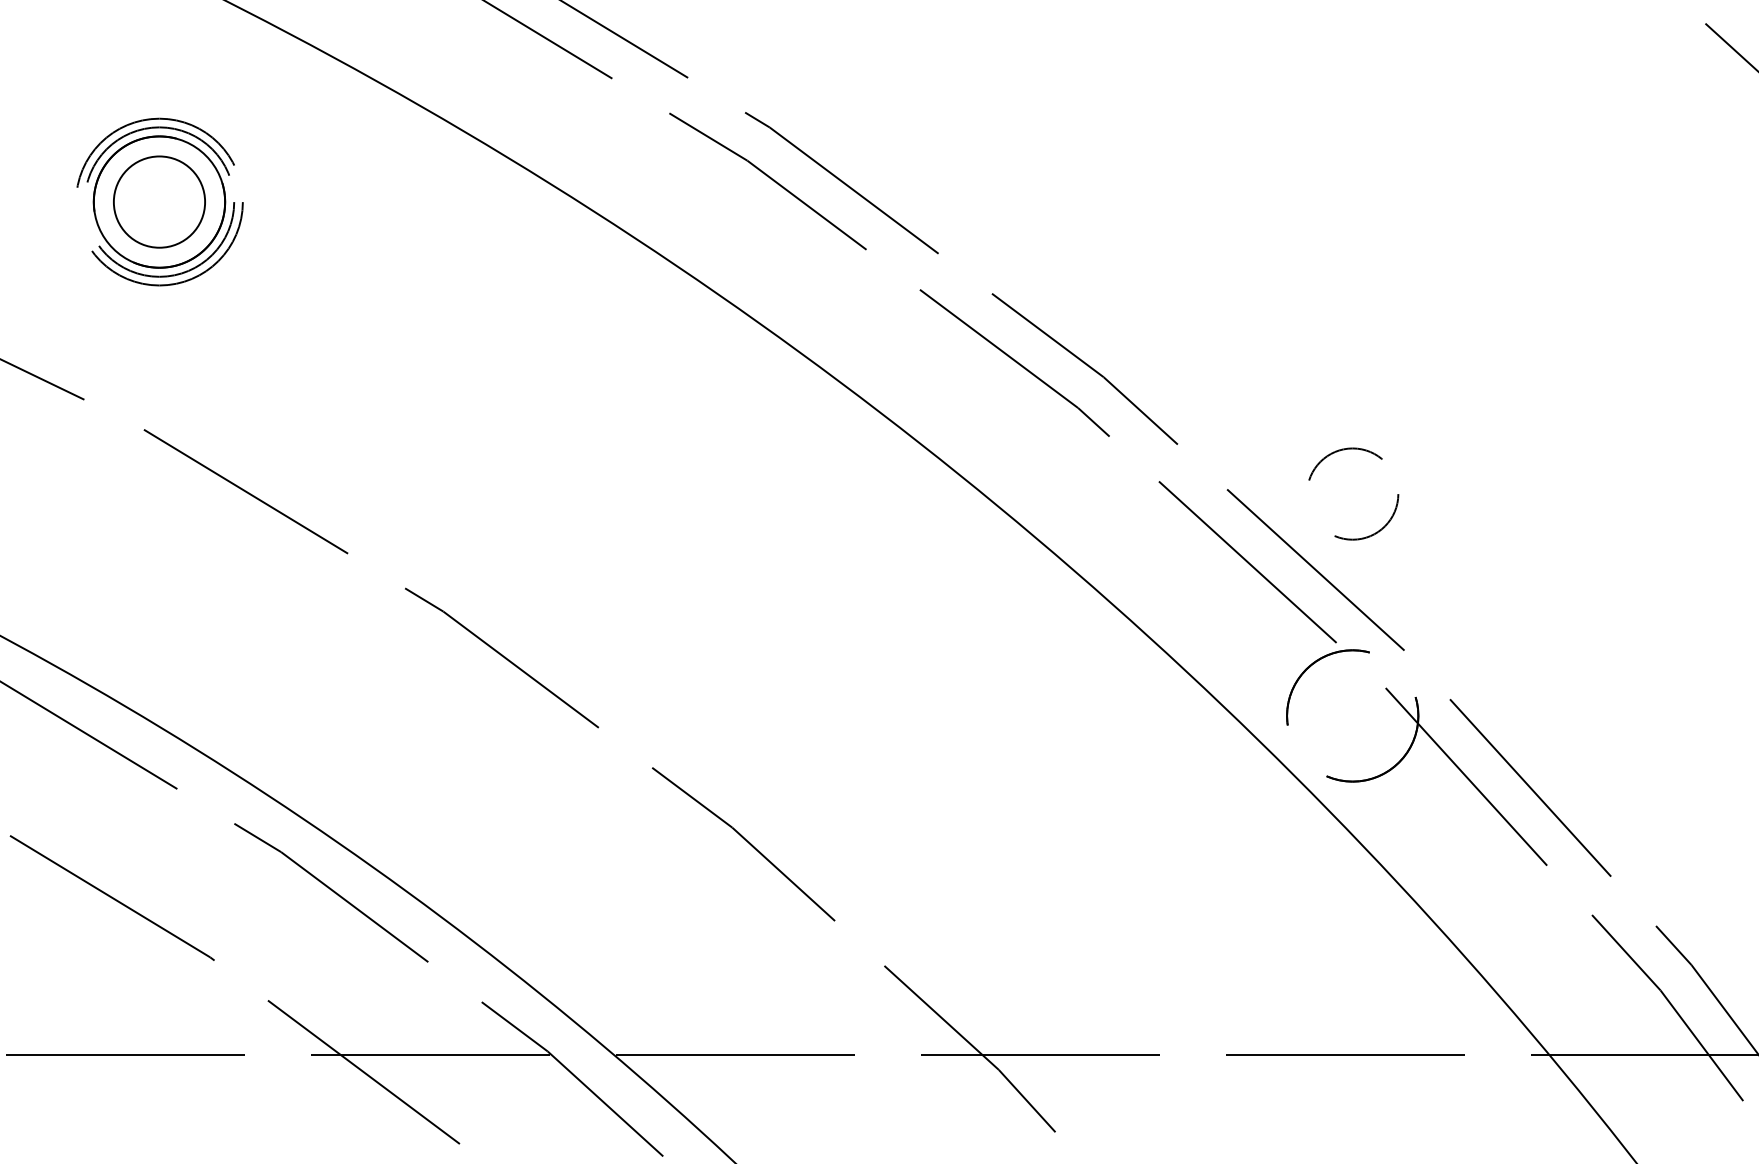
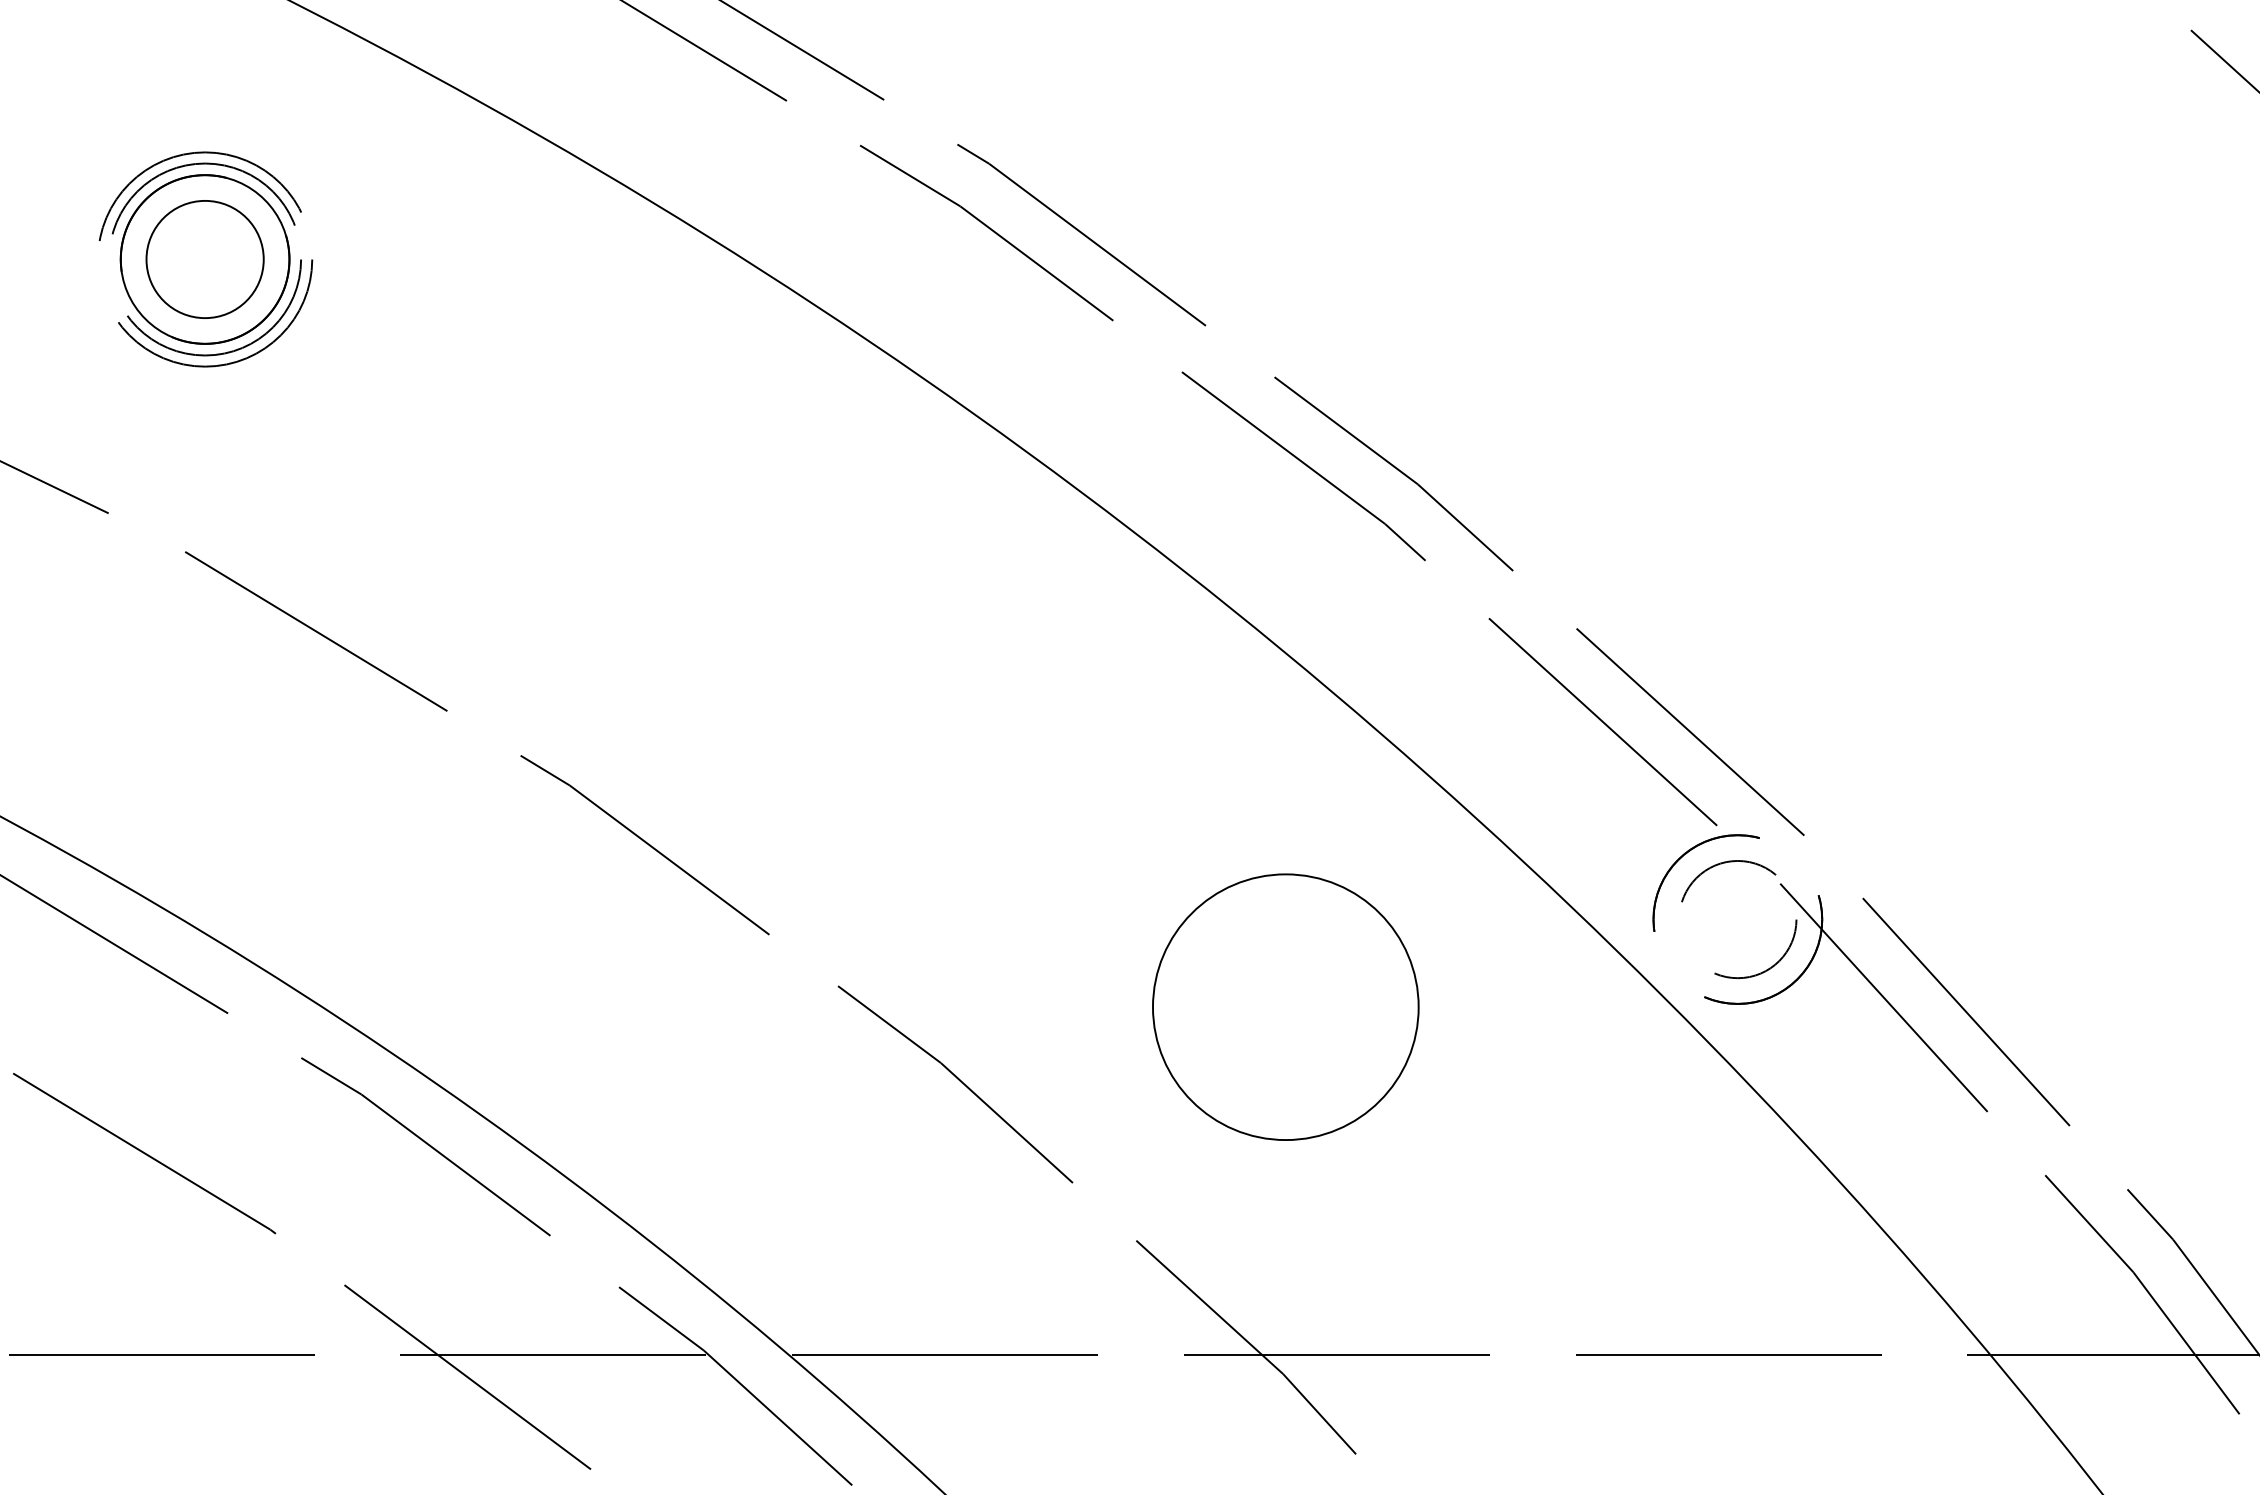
circle: (1353, 494) -> (1739, 919), moved
circle: (1000, 783) -> (1285, 1006), added

